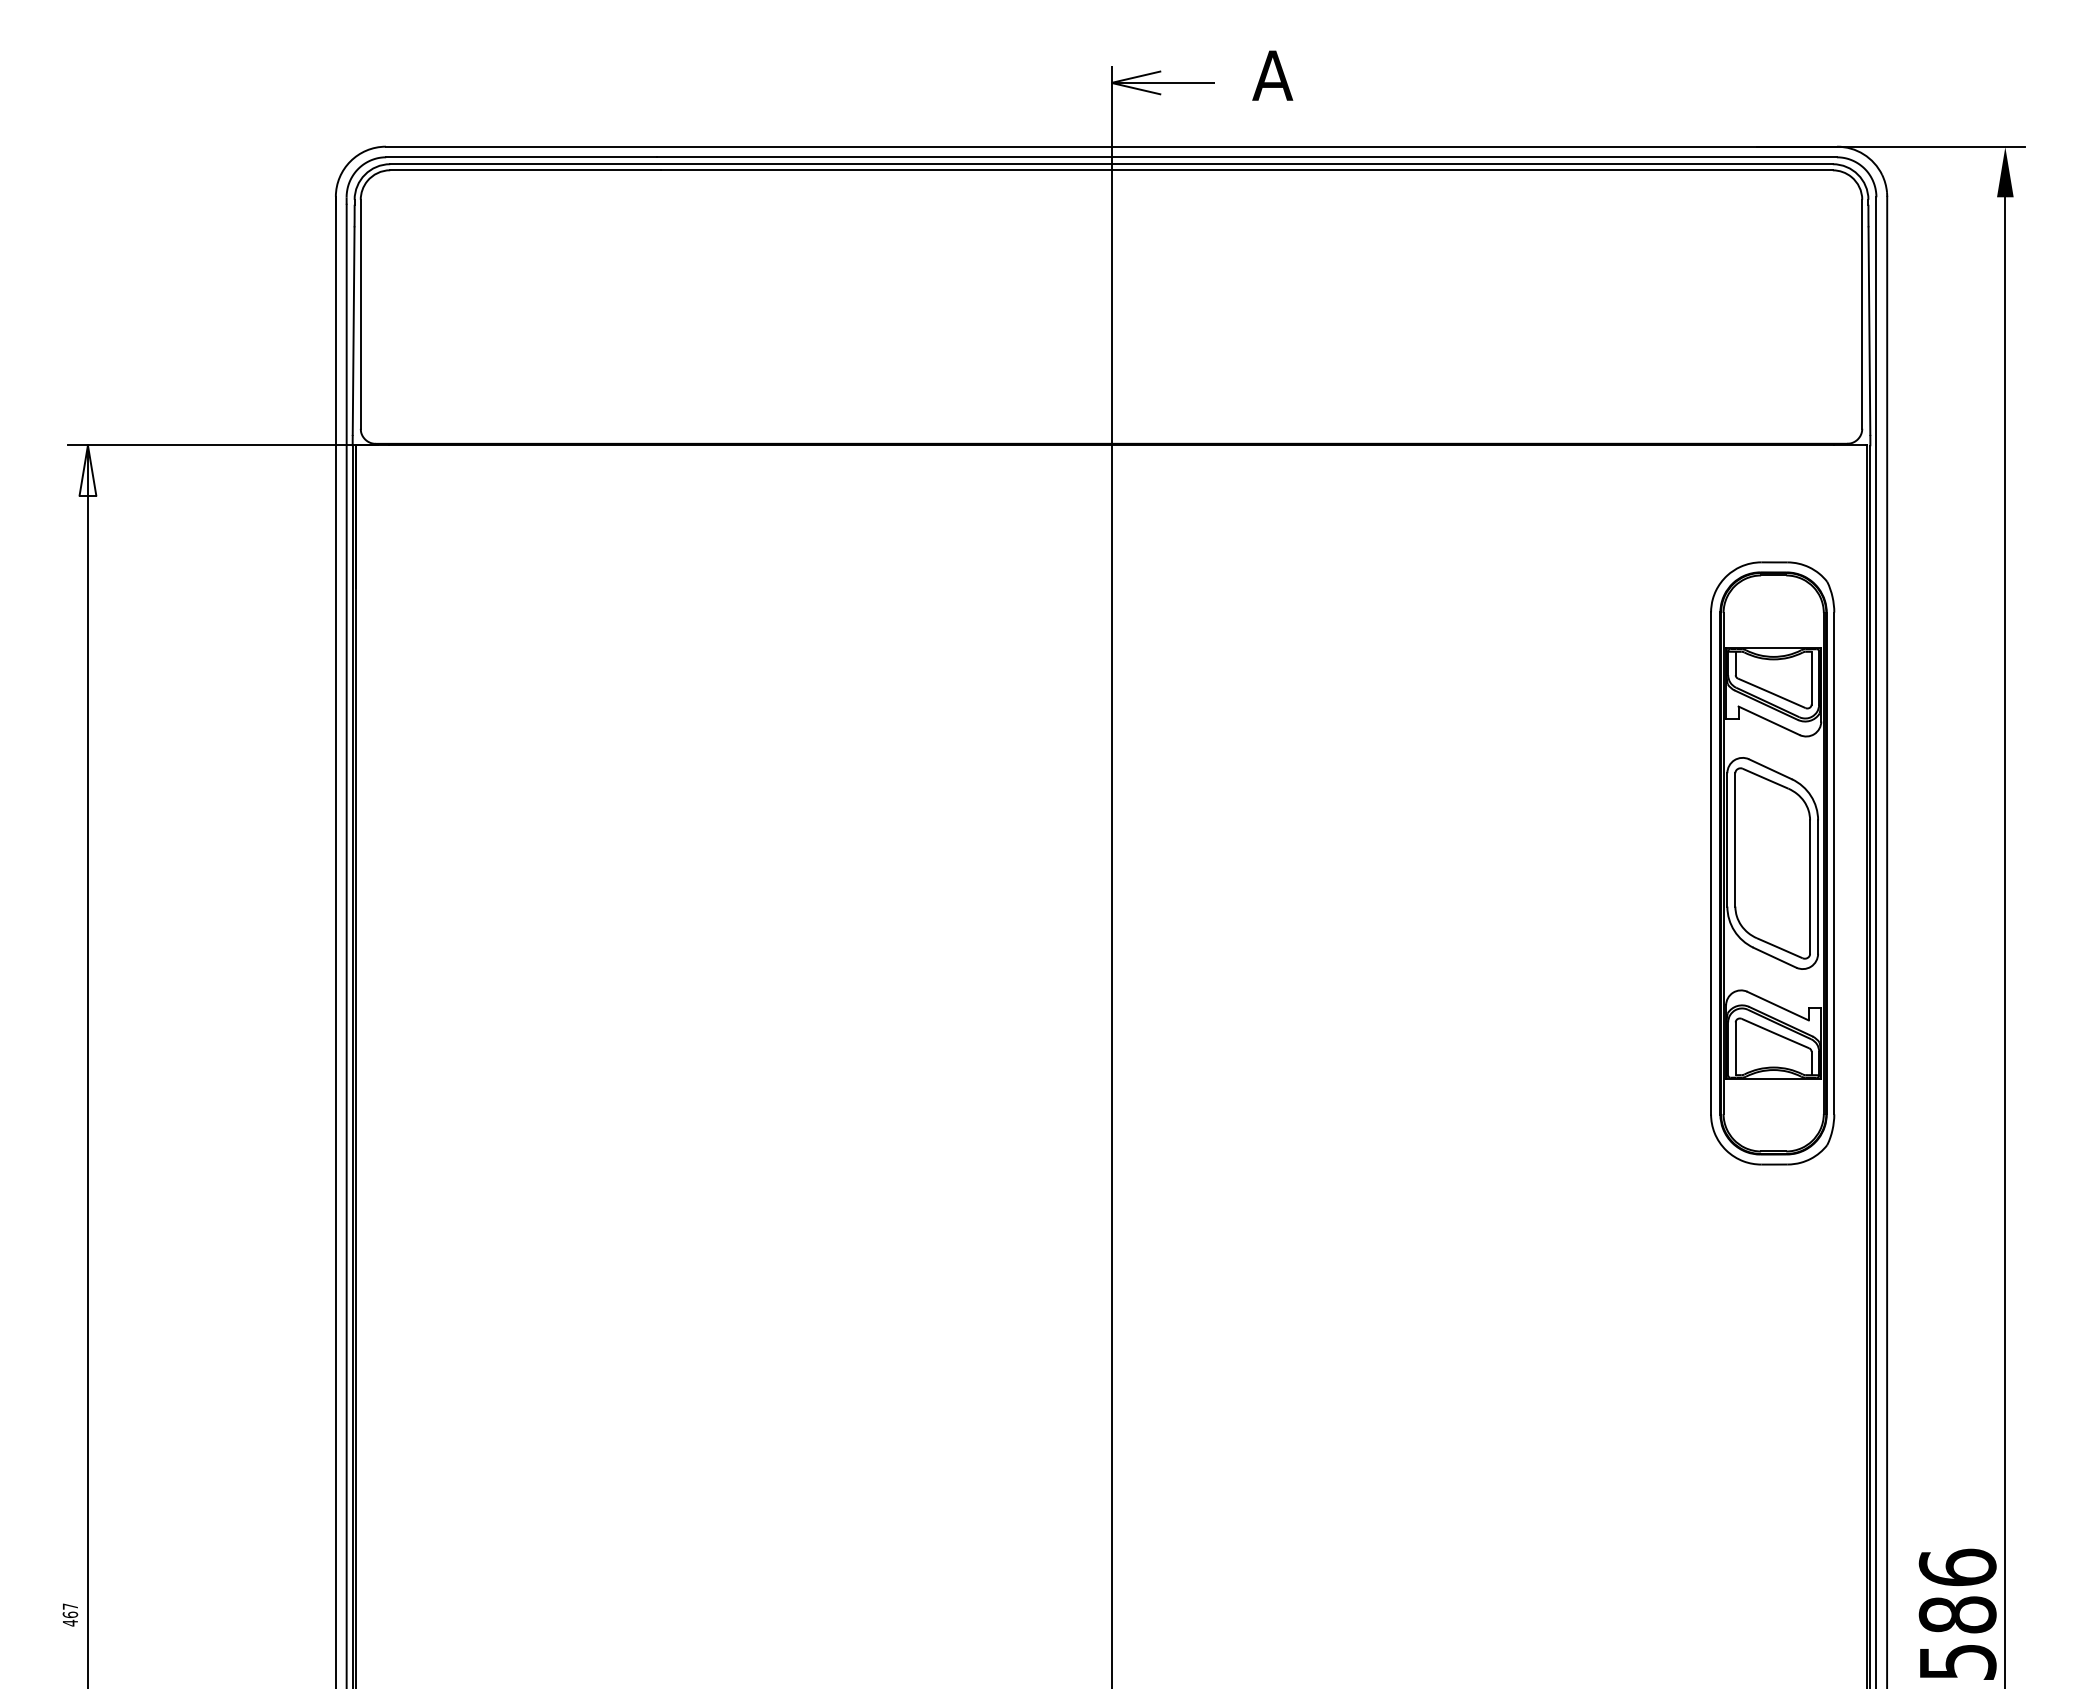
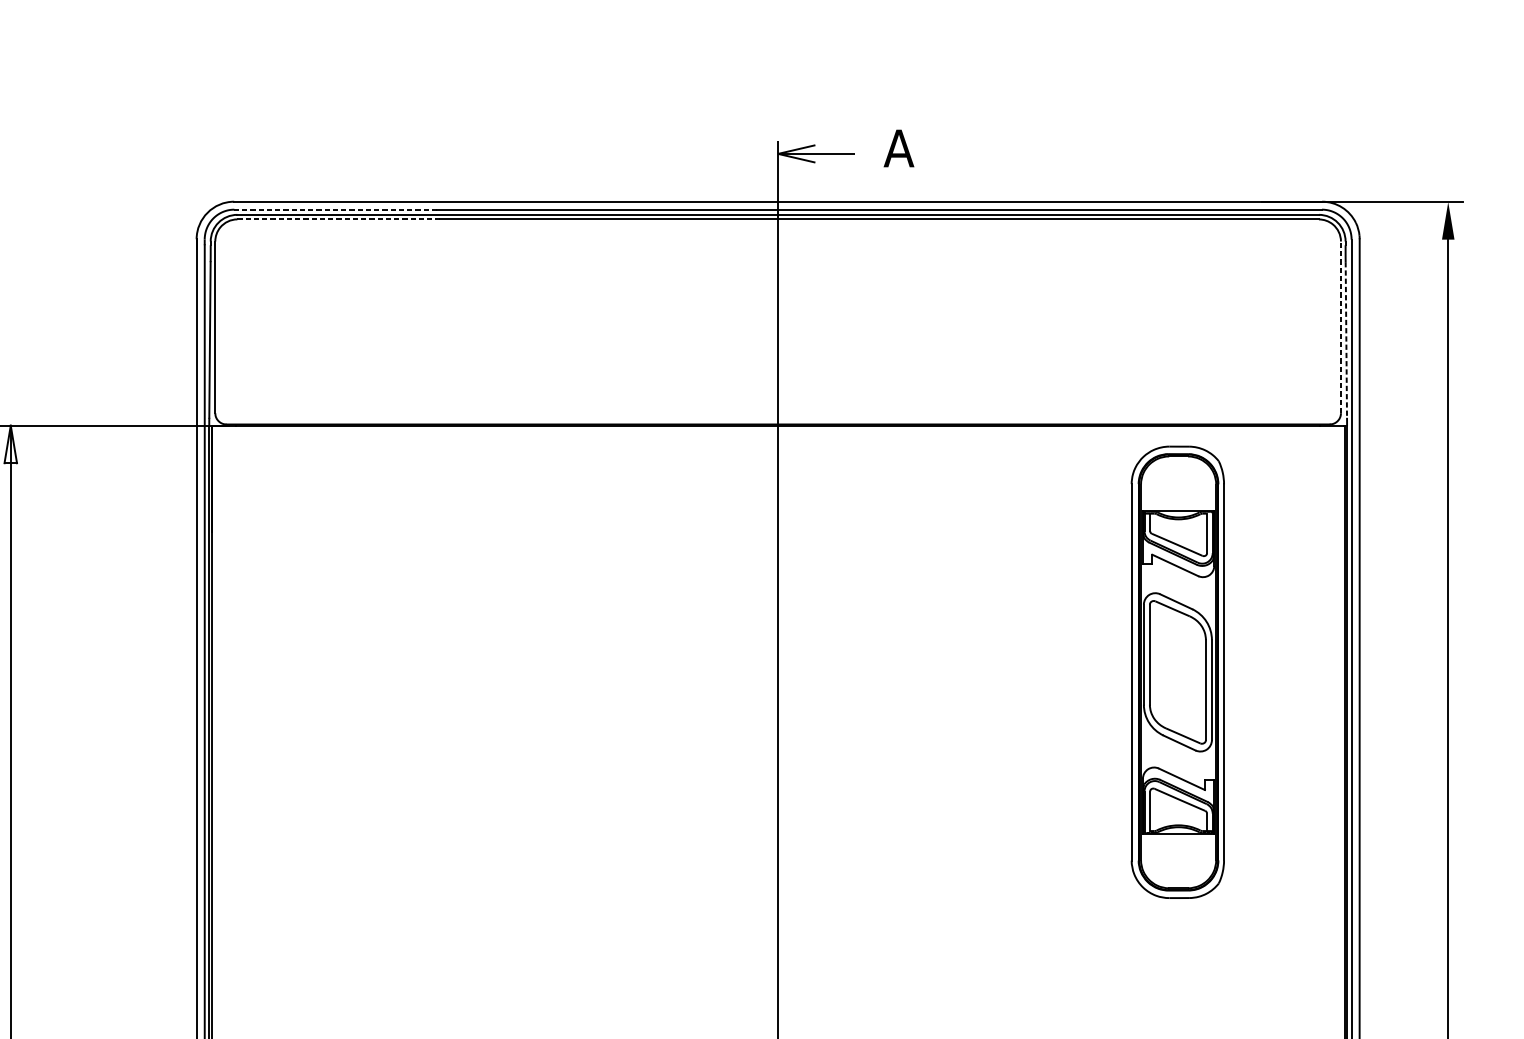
line: (520, 157) -> (335, 209), solid -> dashed
line: (525, 170) -> (338, 219), solid -> dashed
line: (1862, 313) -> (1341, 326), solid -> dashed
line: (1869, 331) -> (1346, 340), solid -> dashed
part: (1772, 863) -> (1177, 672), moved

